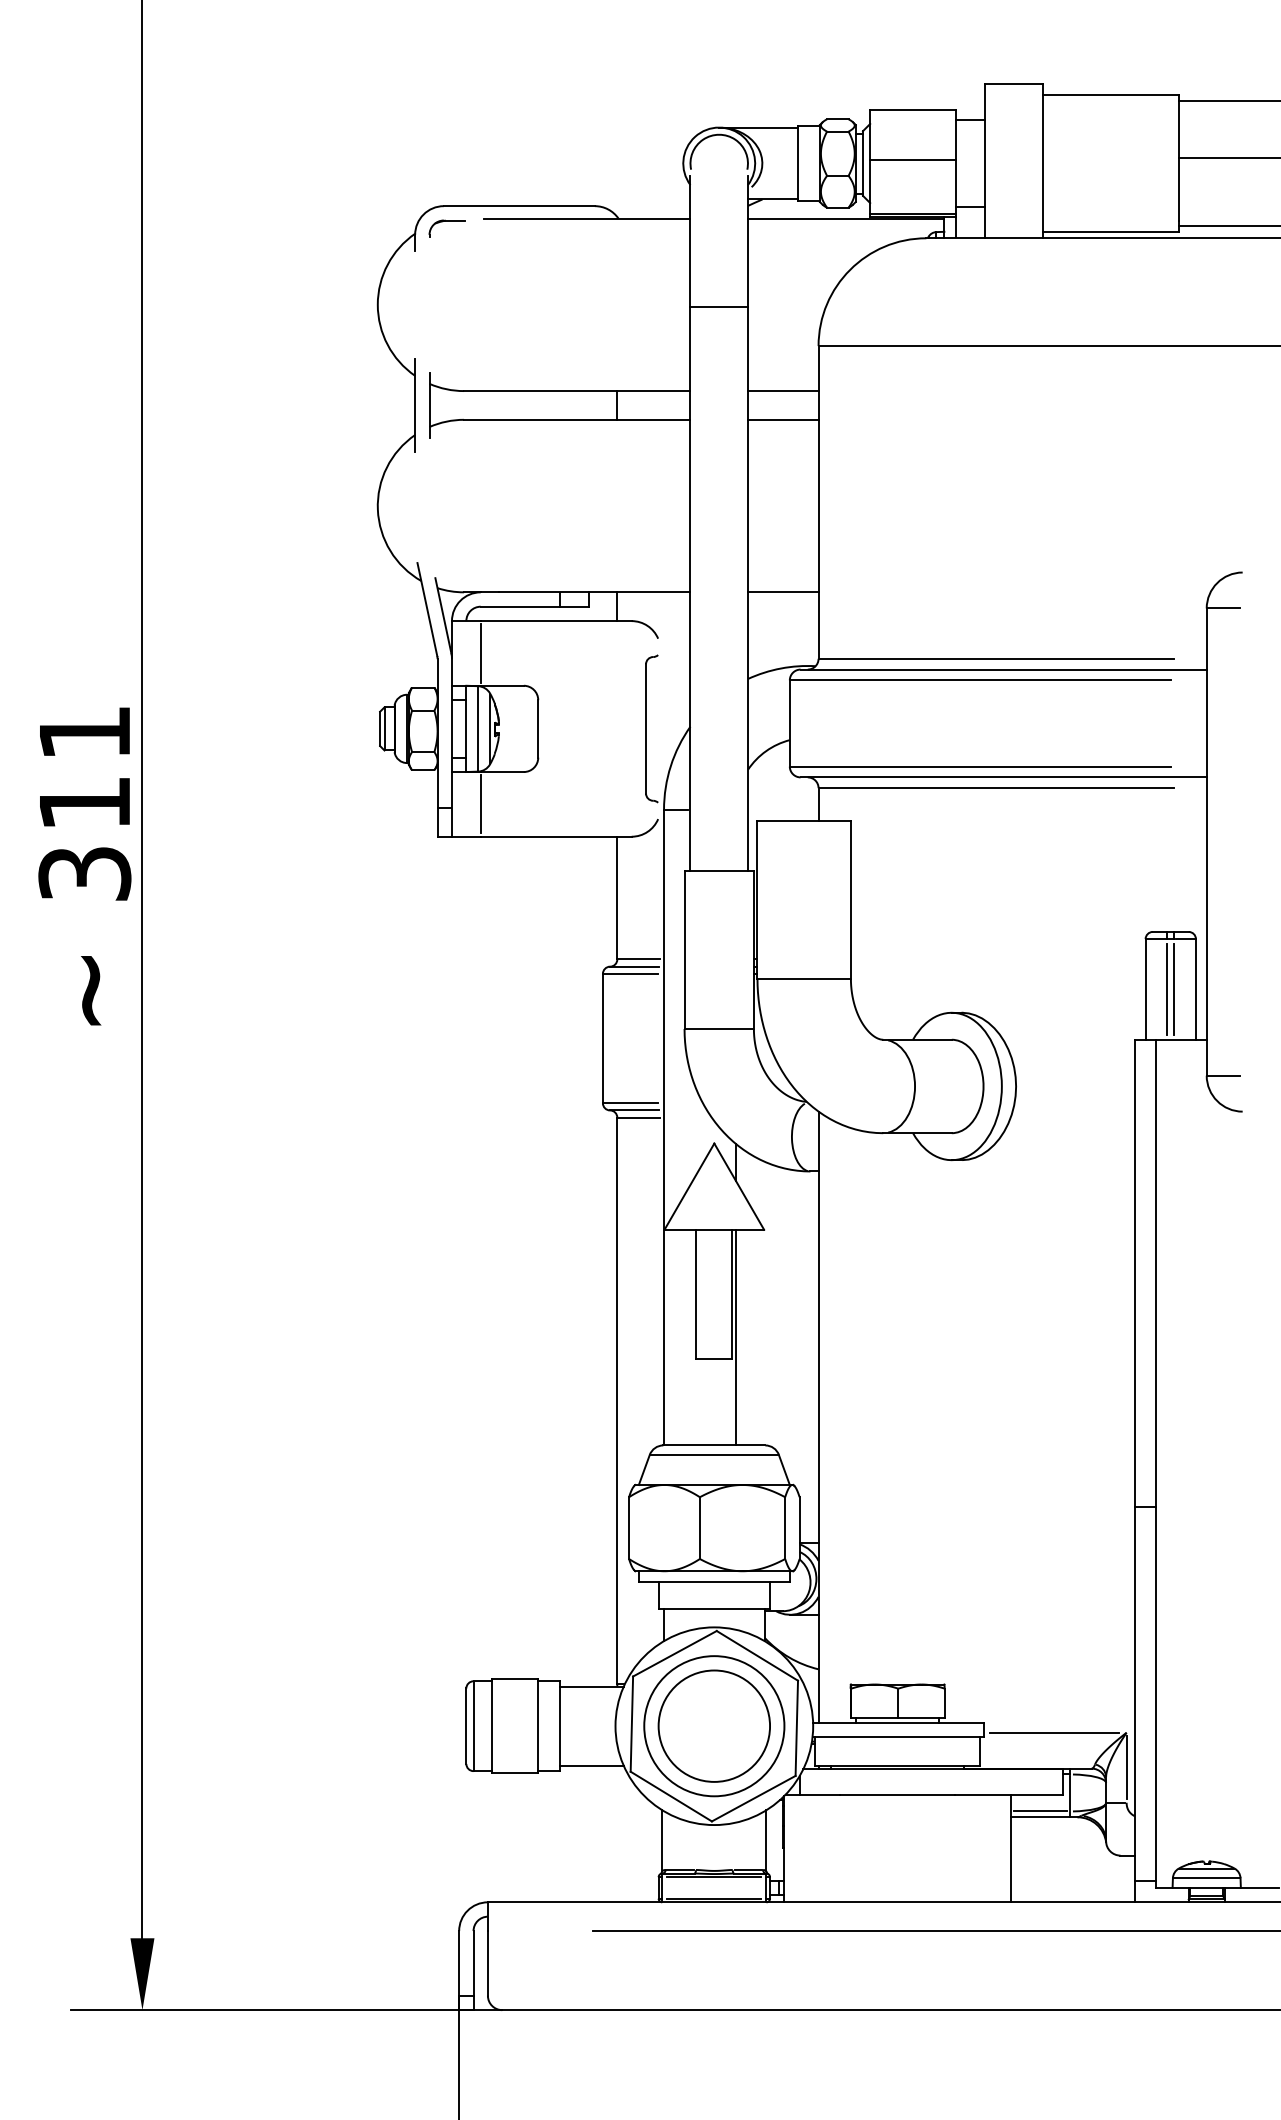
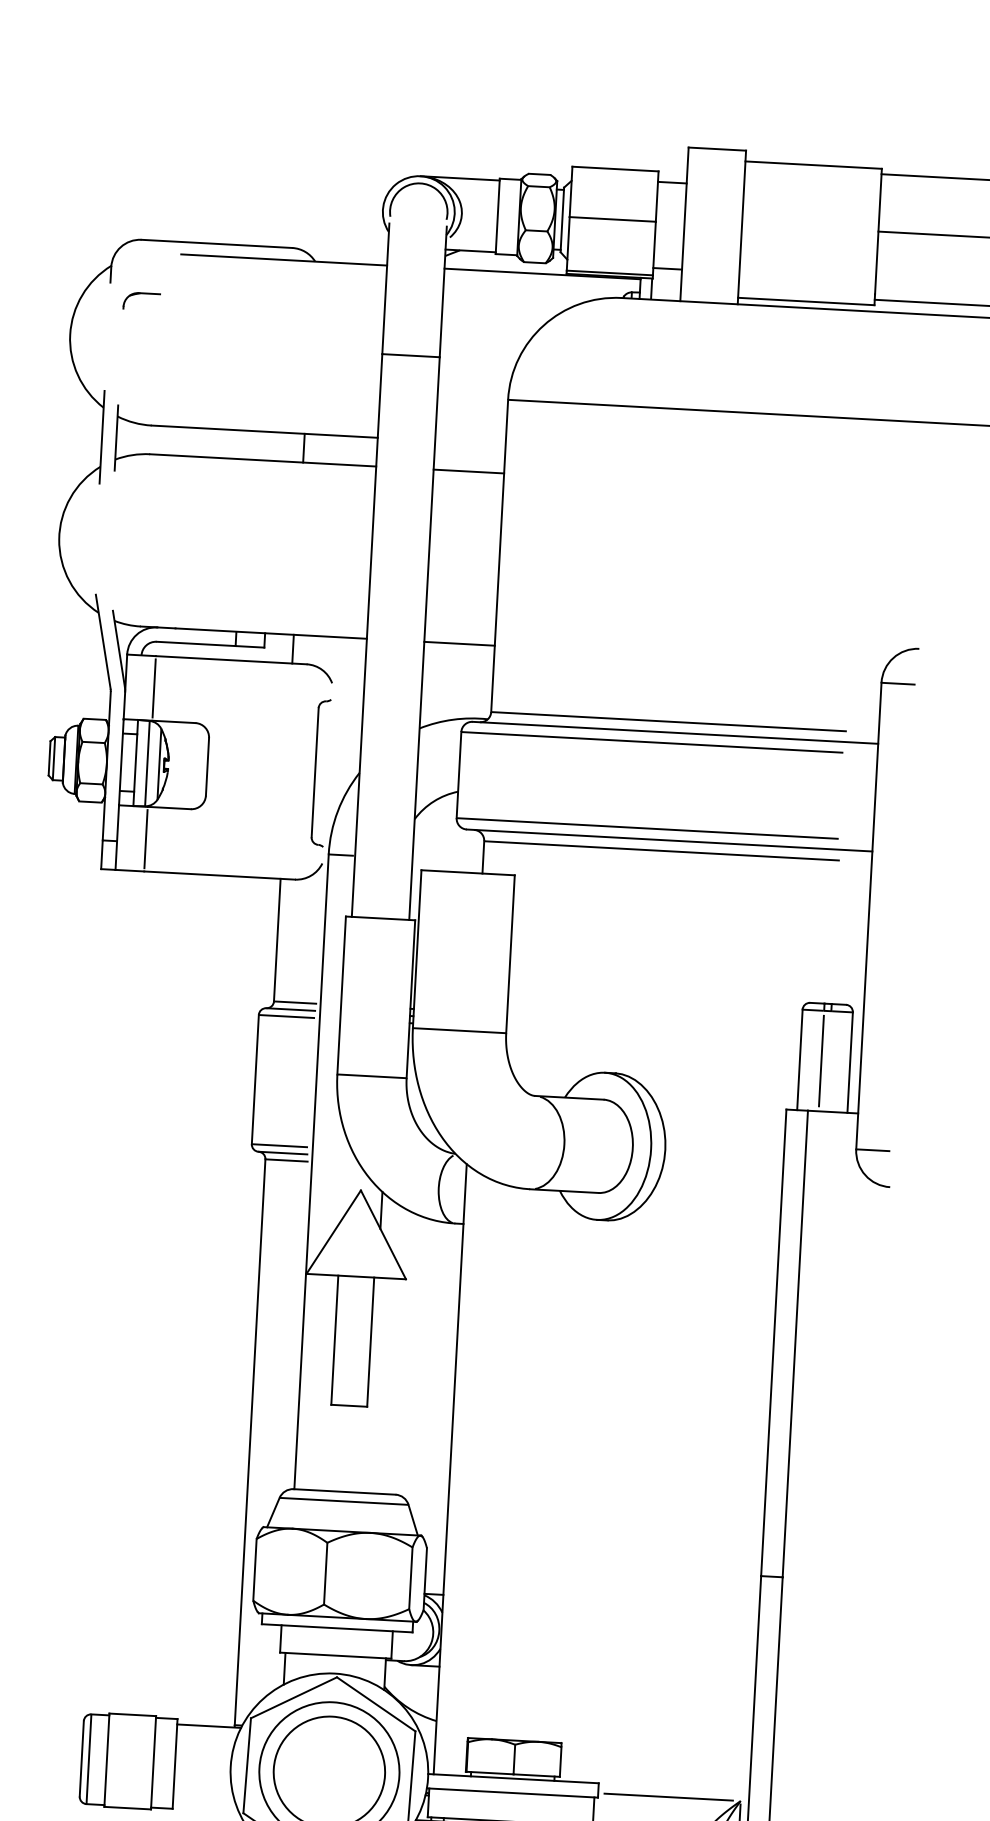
part: (446, 221) -> (141, 294), moved
line: (782, 391) -> (469, 443), removed
line: (1174, 989) -> (828, 1061), removed
line: (735, 1337) -> (371, 1385), removed
line: (591, 1765) -> (204, 1804), removed

